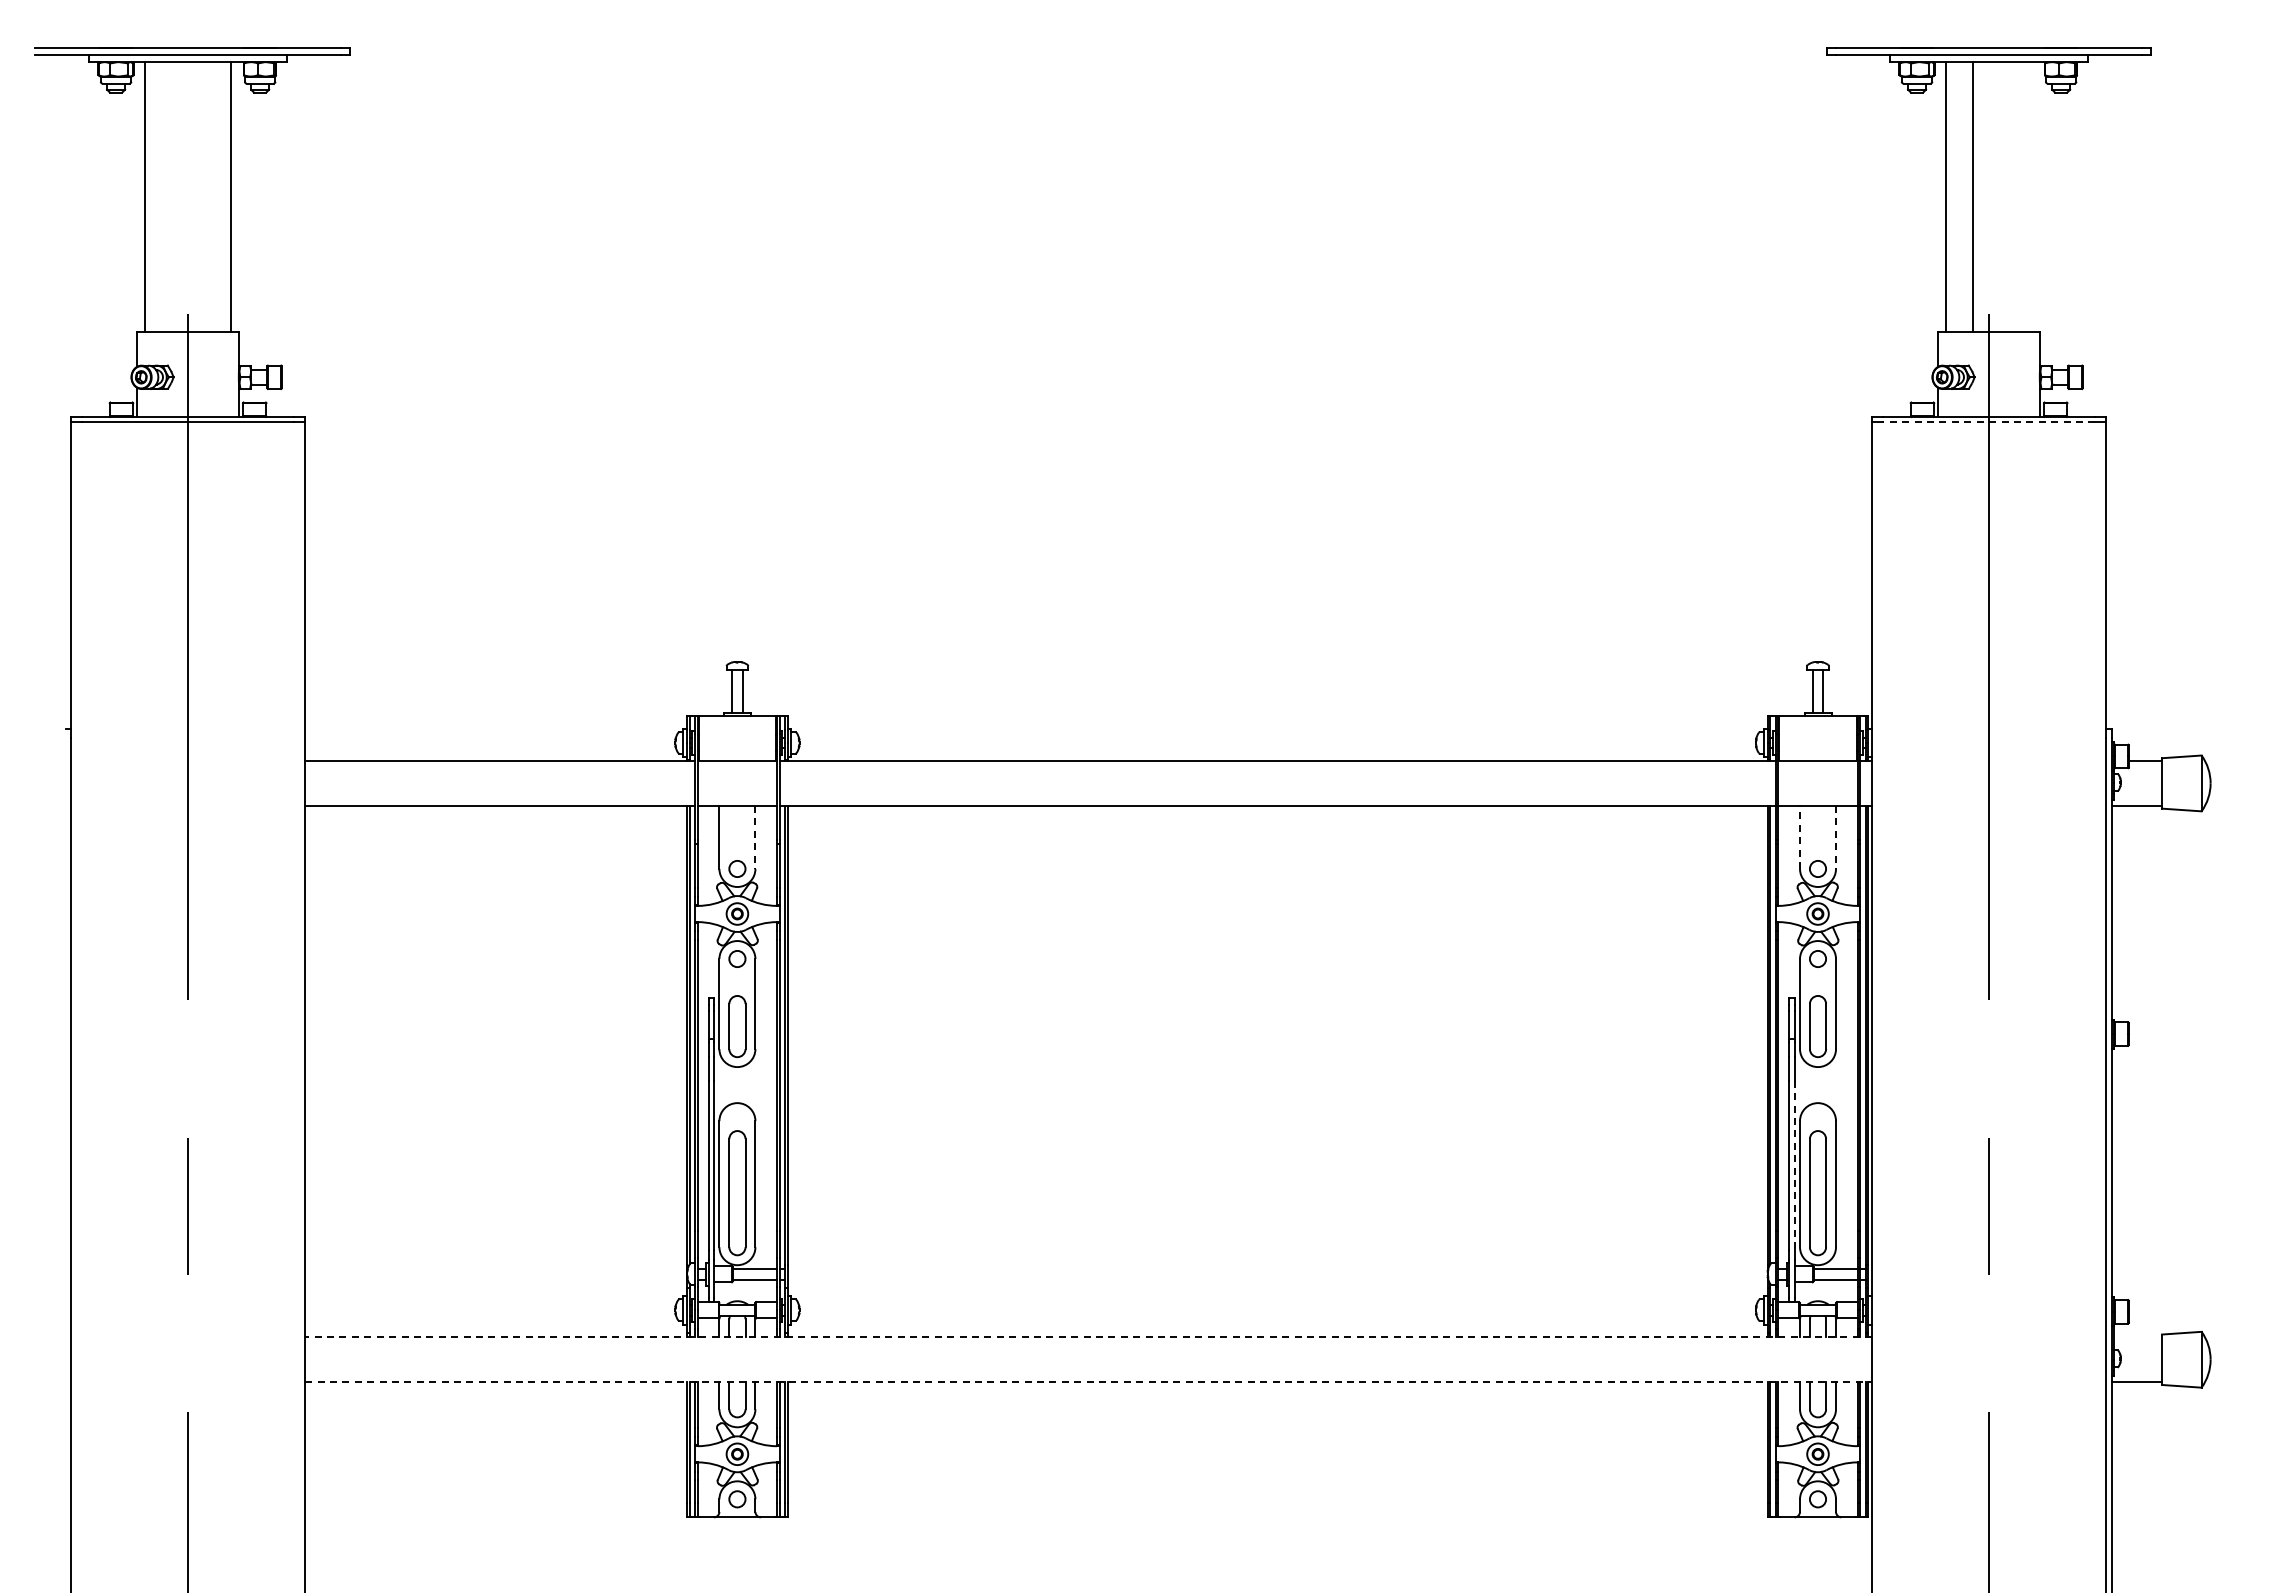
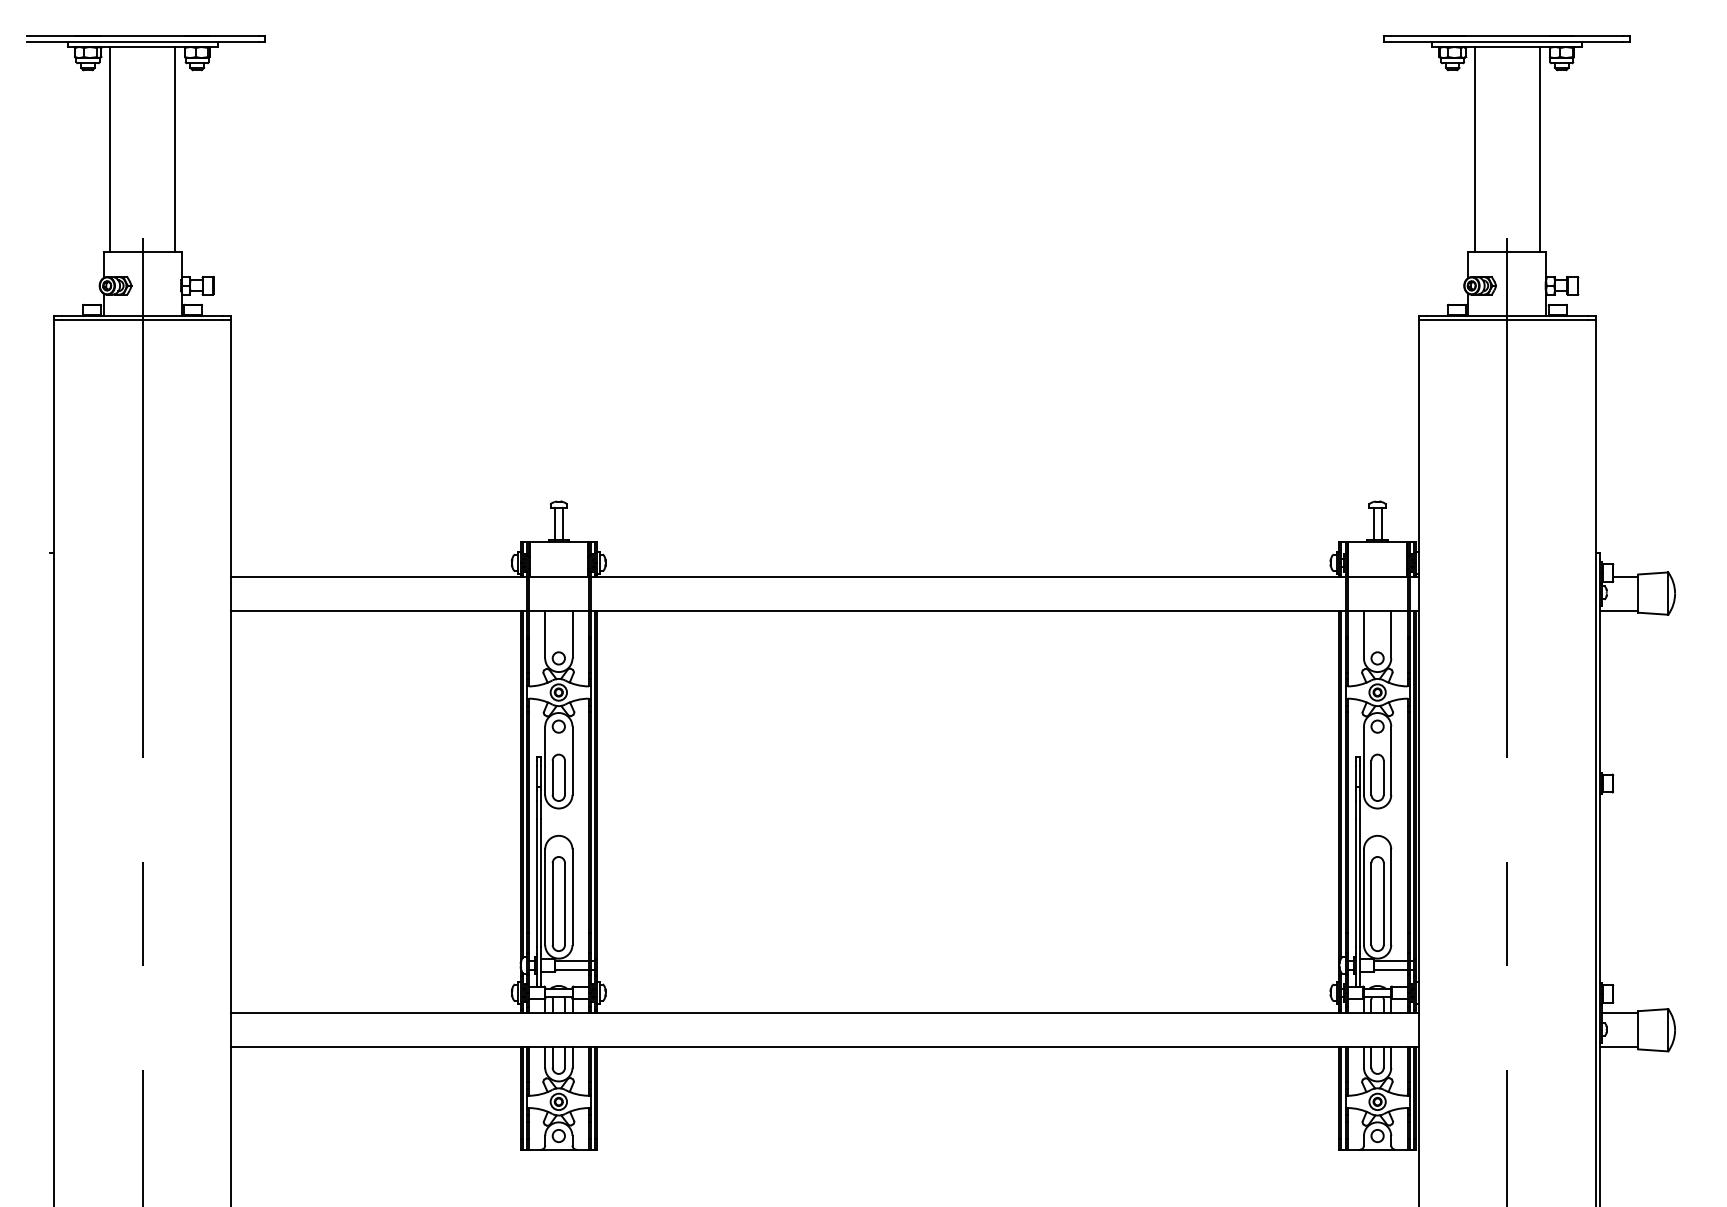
line: (1973, 197) -> (1540, 149), moved
line: (1988, 422) -> (1506, 320), dashed -> solid
line: (755, 837) -> (572, 634), dashed -> solid
line: (1800, 837) -> (1364, 634), dashed -> solid
line: (1836, 837) -> (1391, 634), dashed -> solid
line: (1794, 1165) -> (1359, 883), dashed -> solid
line: (1088, 1337) -> (824, 1013), dashed -> solid
line: (2138, 1337) -> (1620, 1013), added
line: (1089, 1382) -> (825, 1047), dashed -> solid

